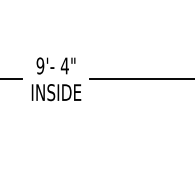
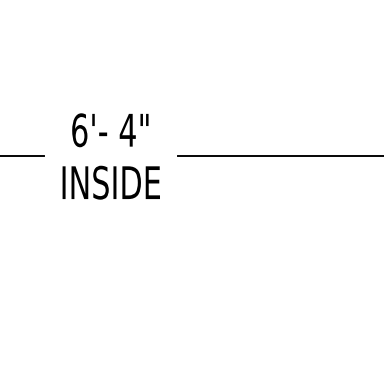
text: (40, 65) -> (79, 129), 9'- -> 6'-

